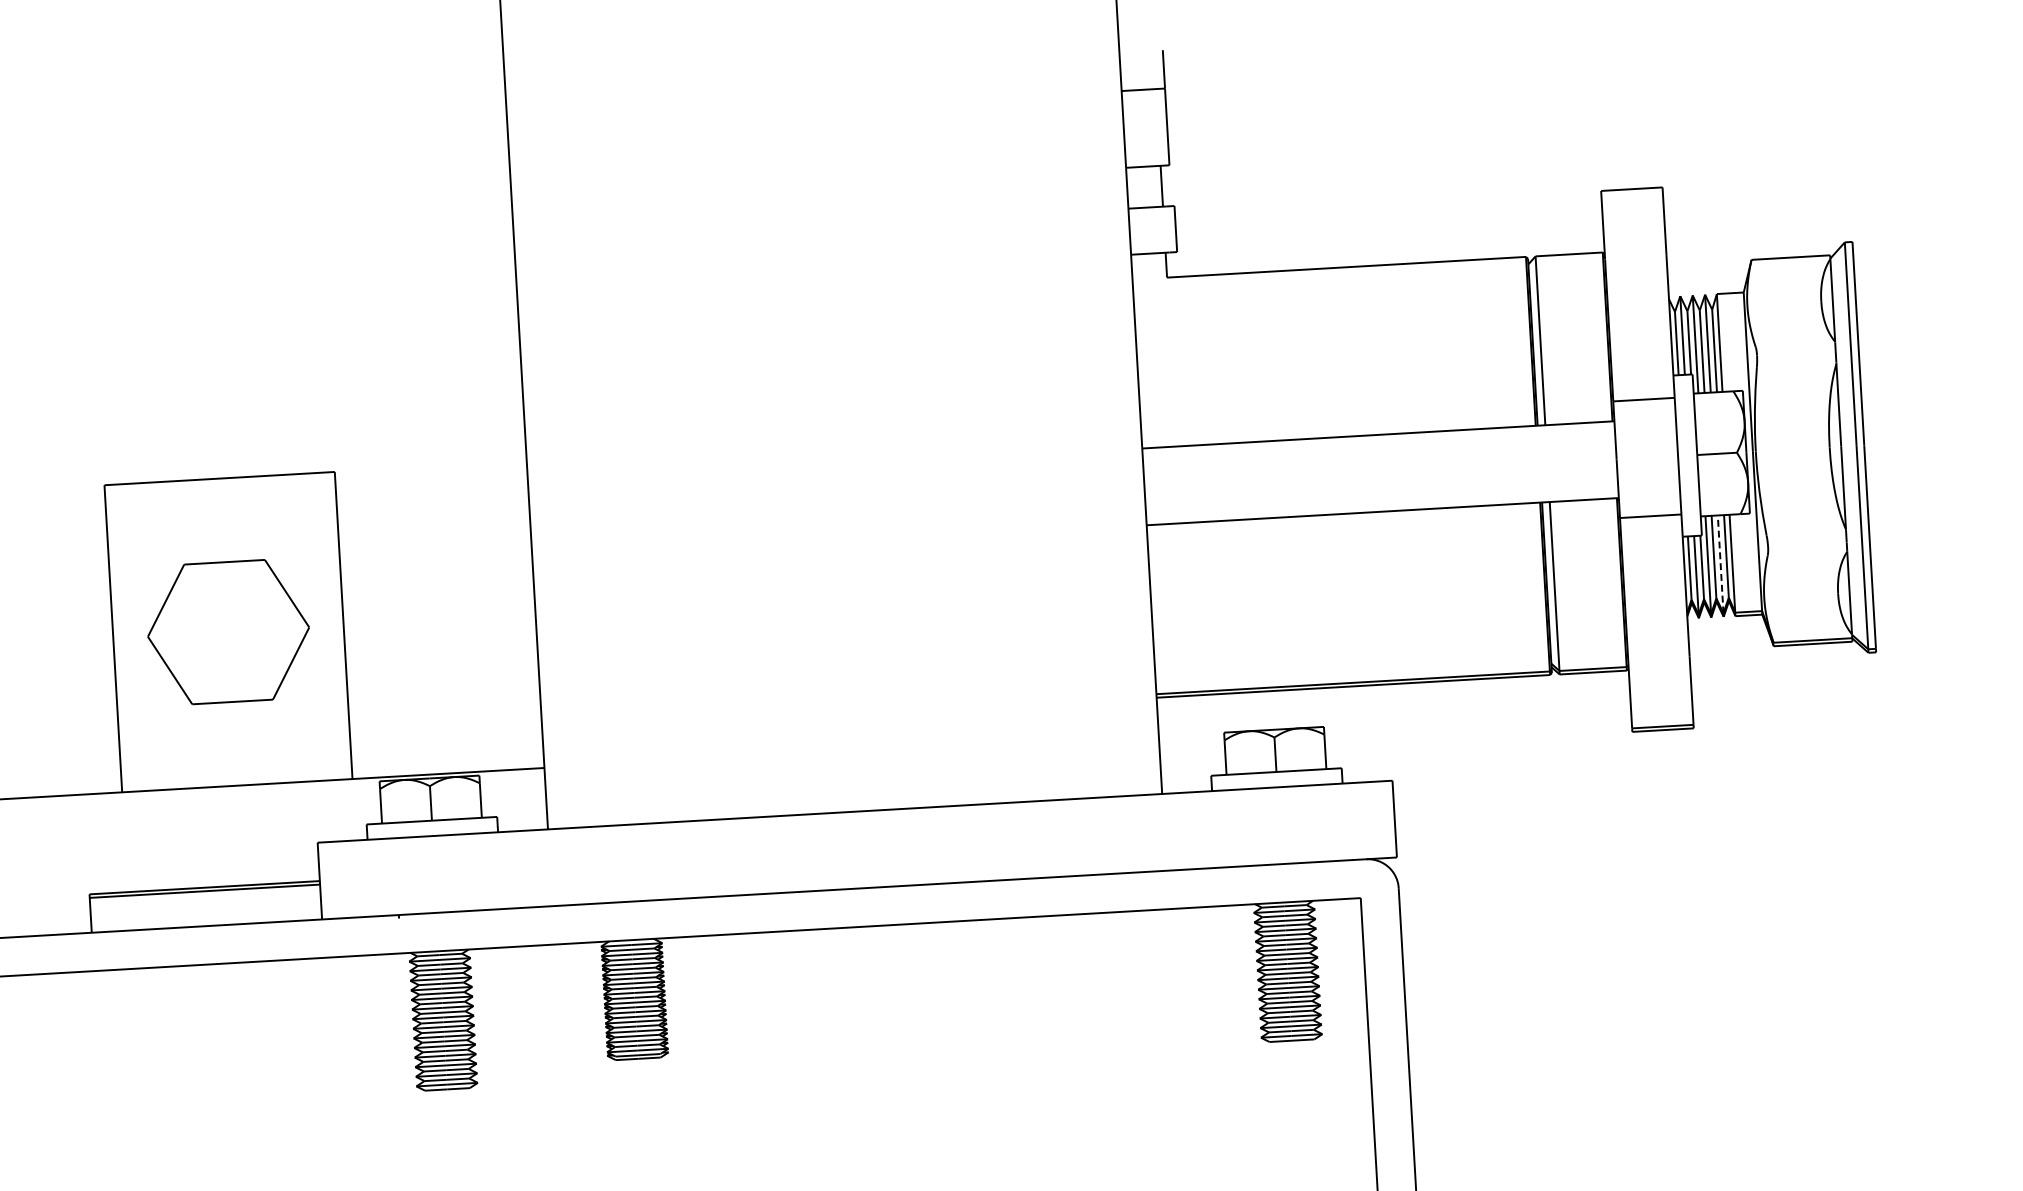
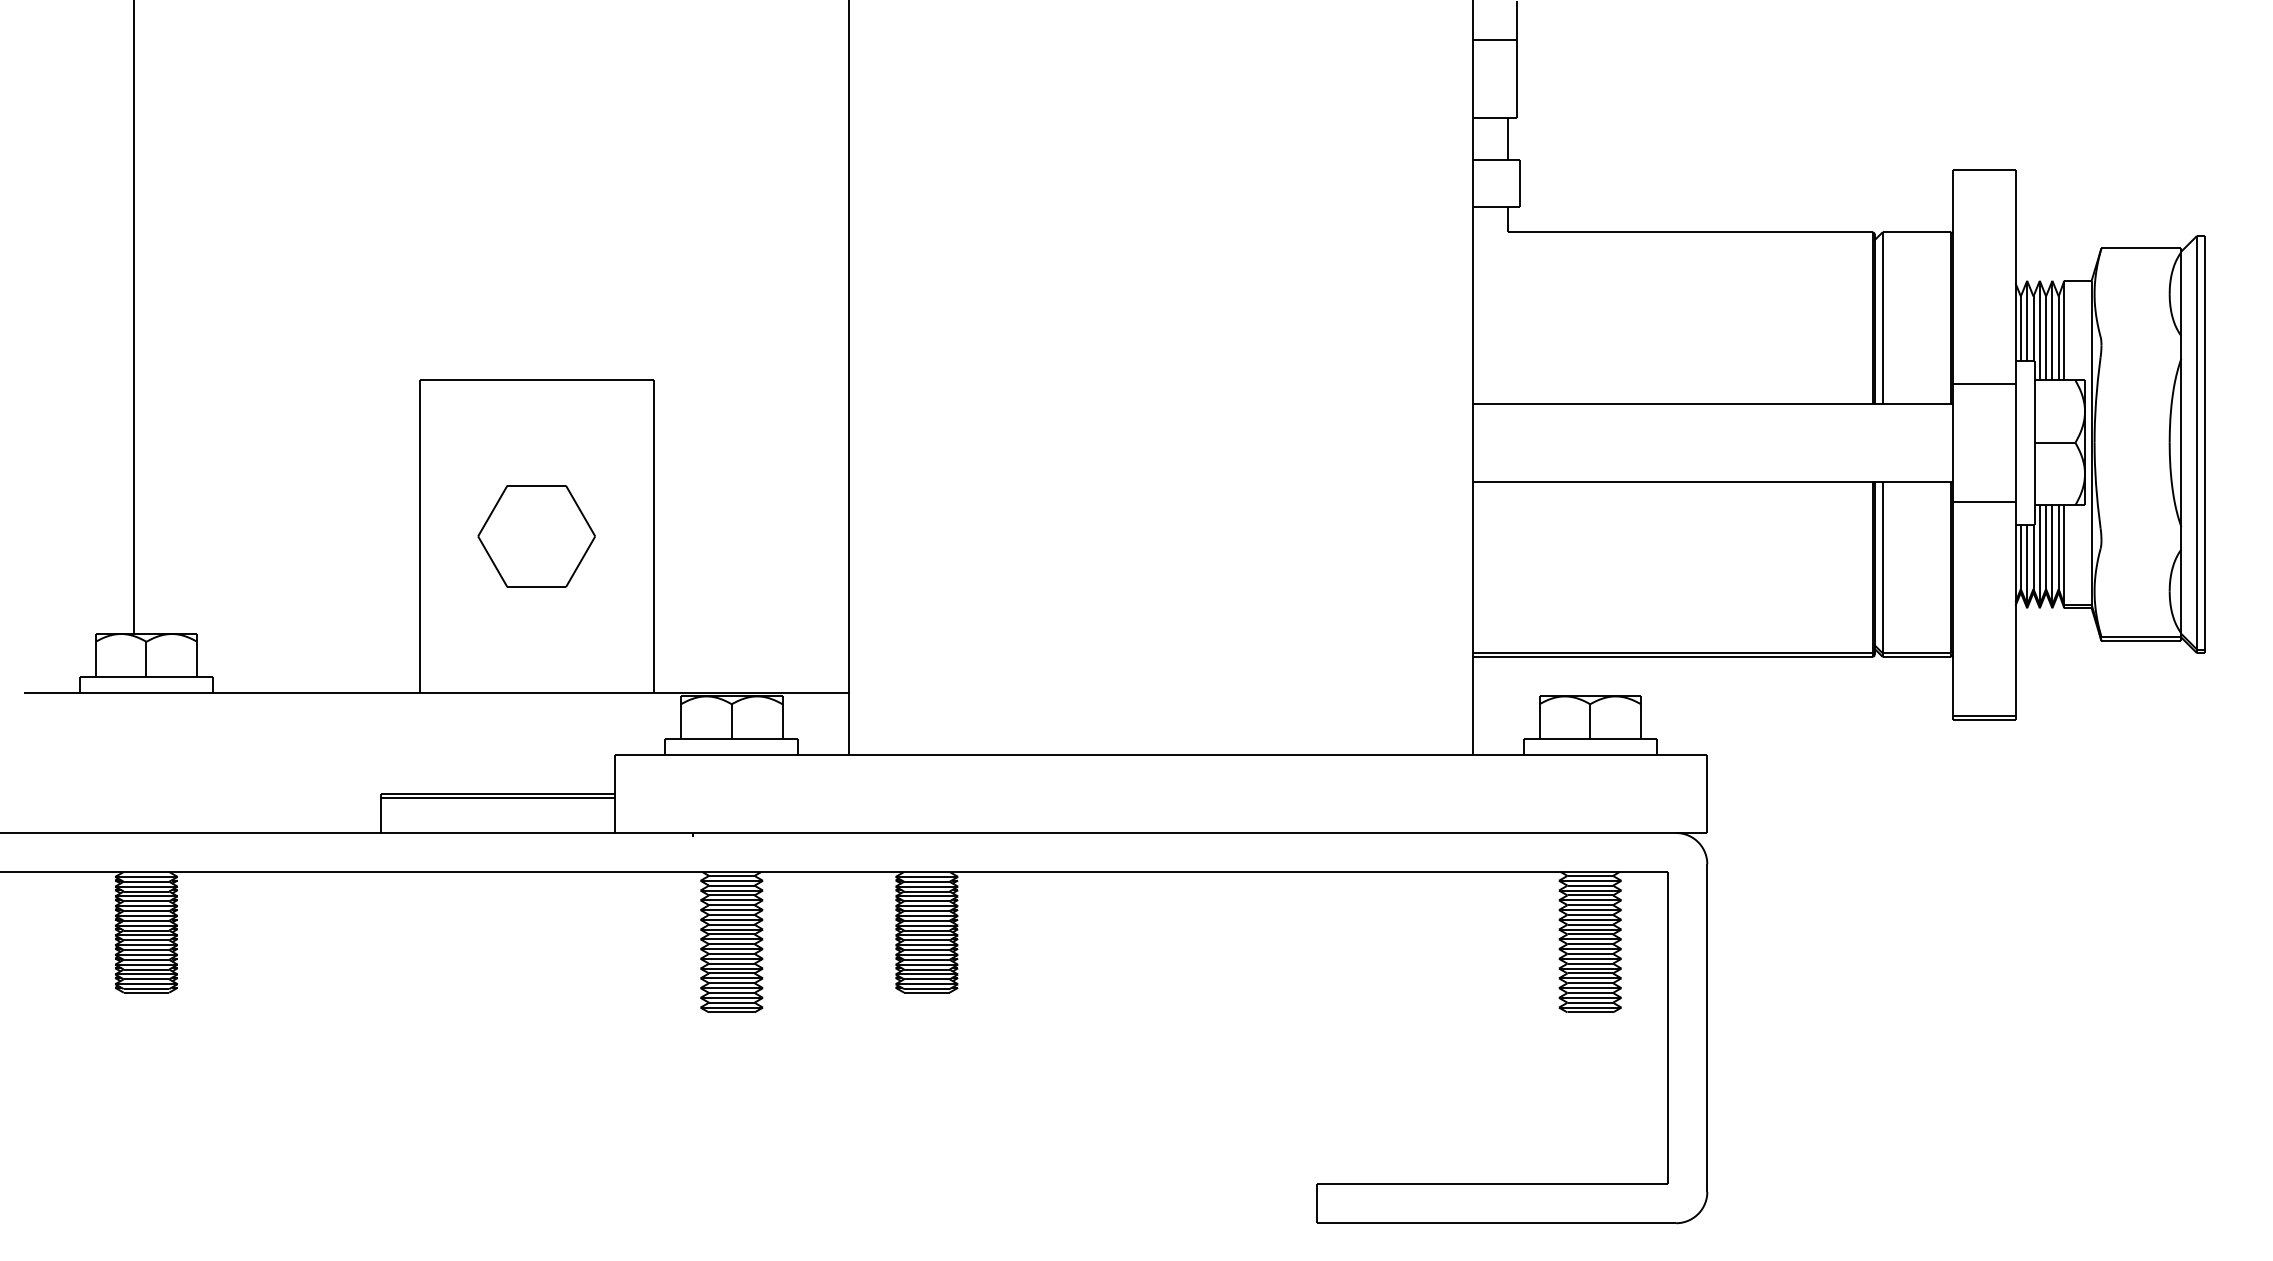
line: (1720, 563) -> (2052, 554), dashed -> solid
part: (228, 632) -> (536, 536), size x0.71

